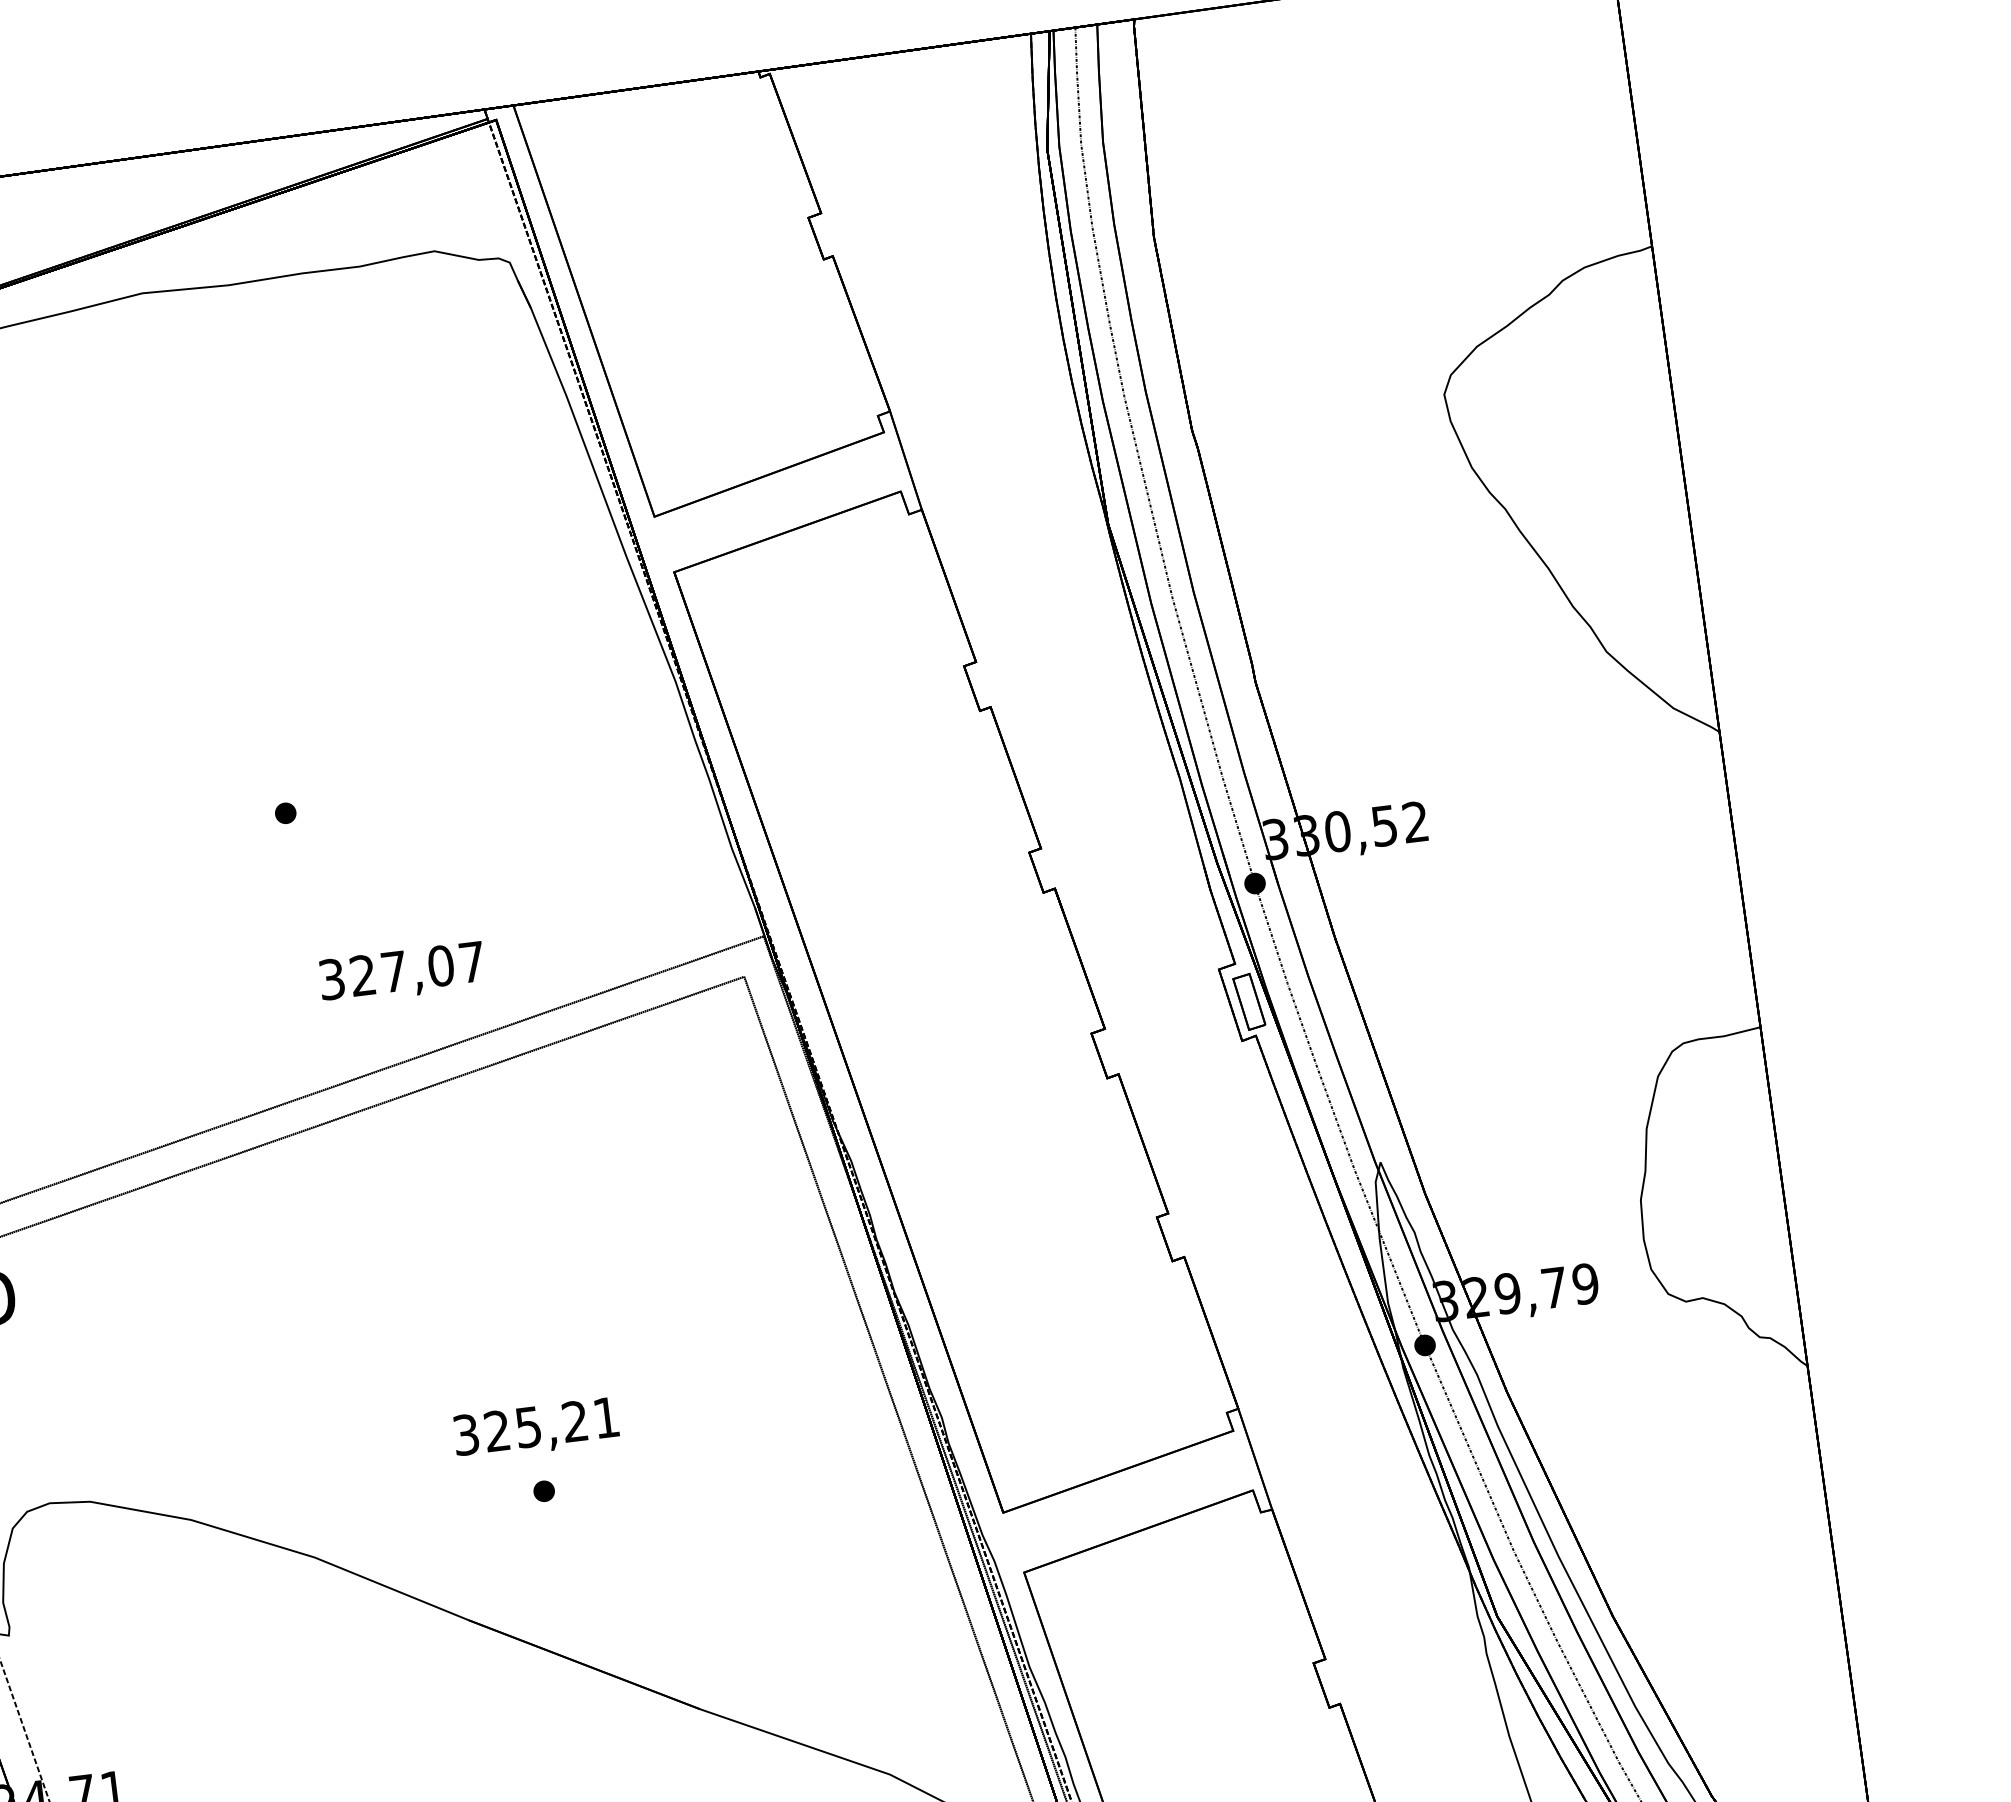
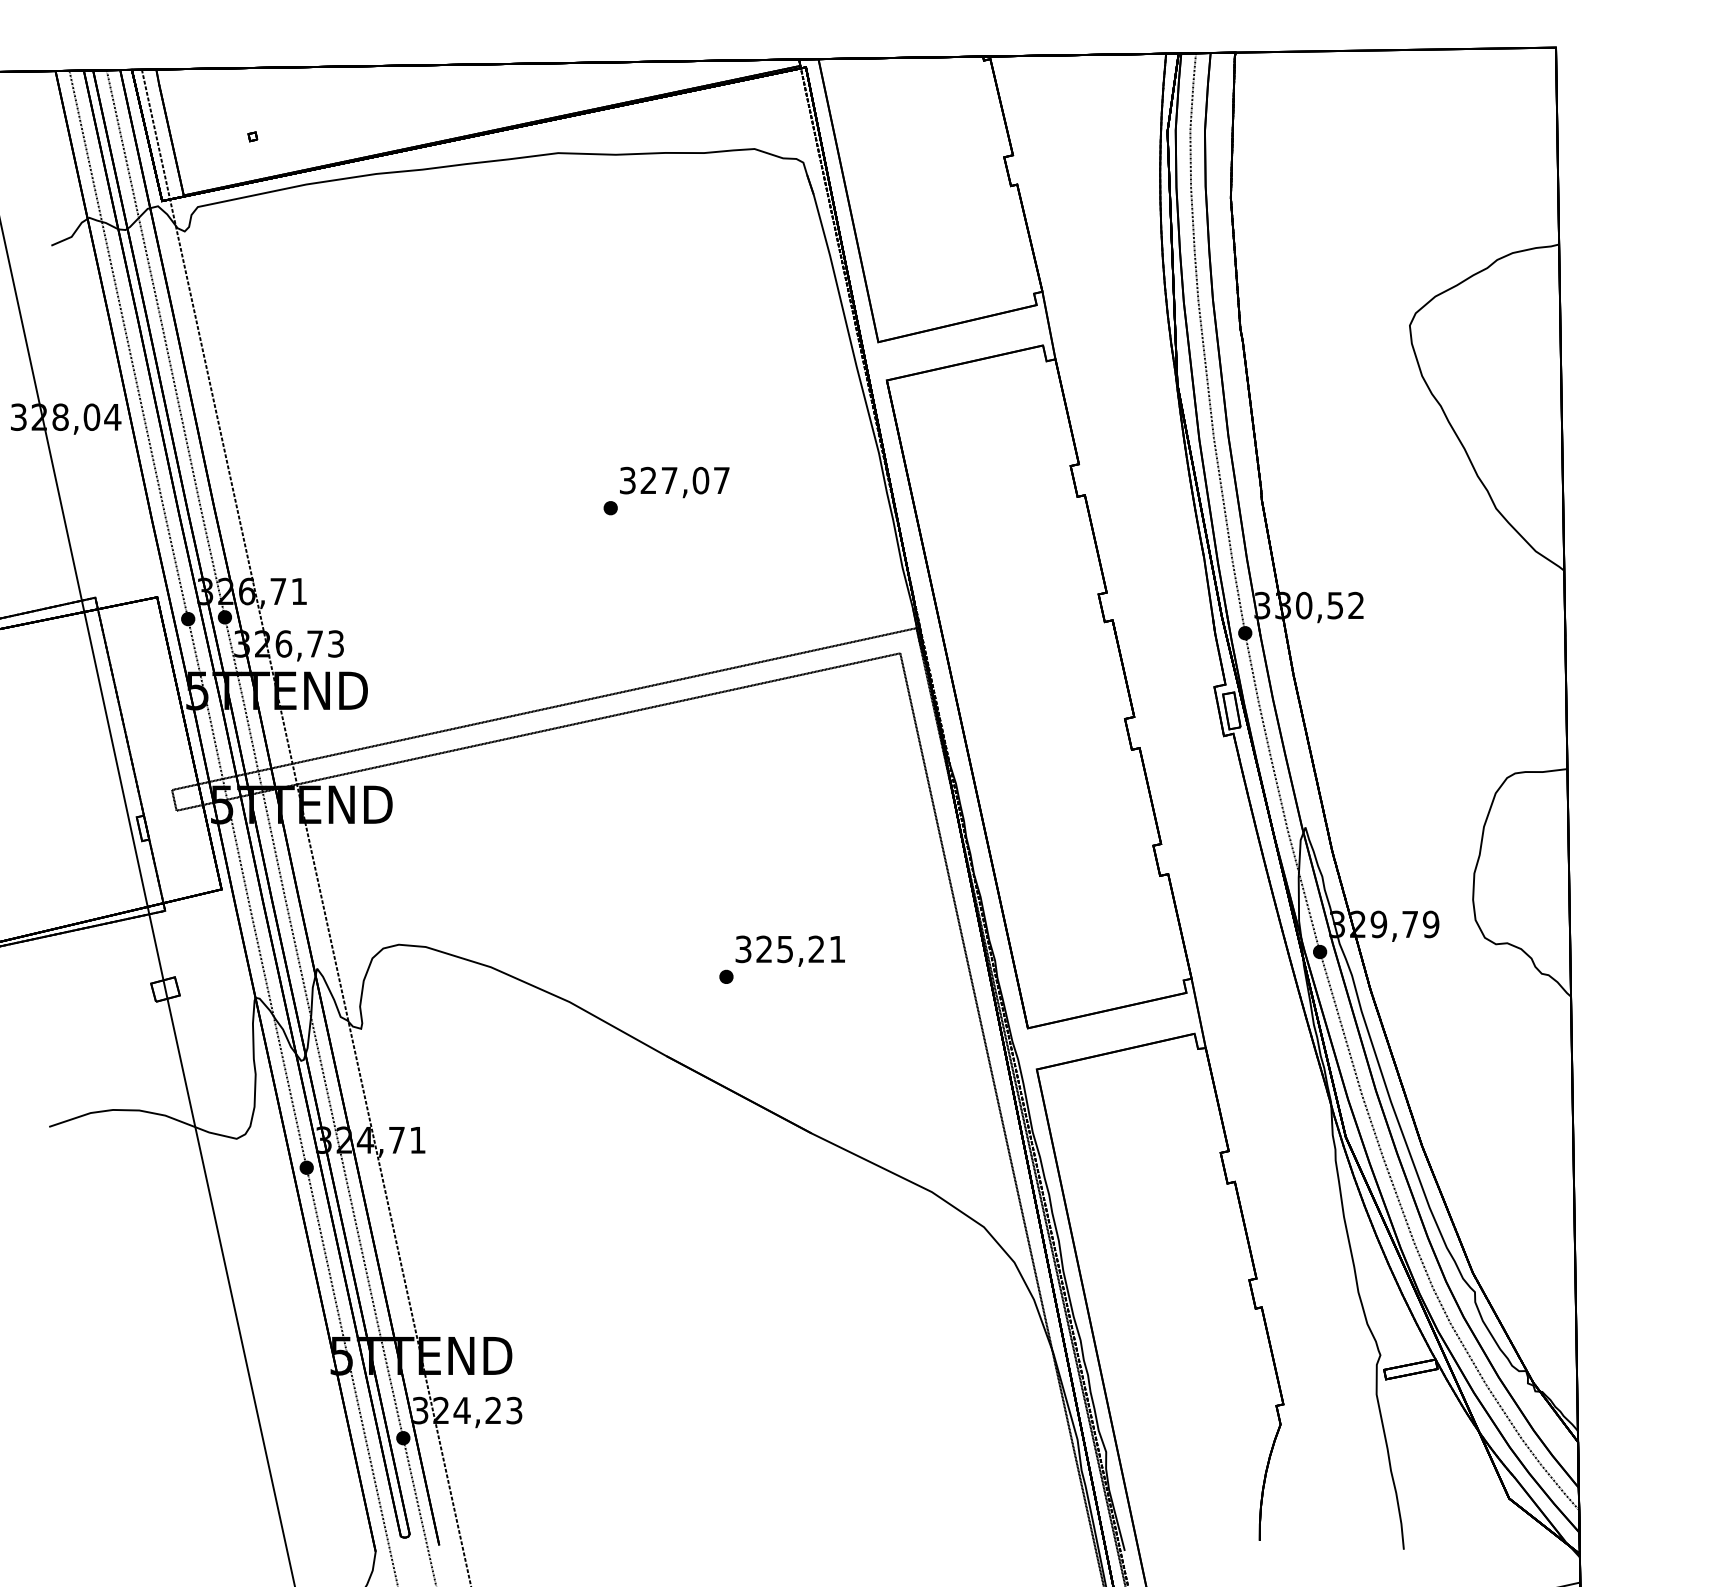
text: (401, 973) -> (674, 482), moved
text: (535, 1428) -> (789, 950), moved

